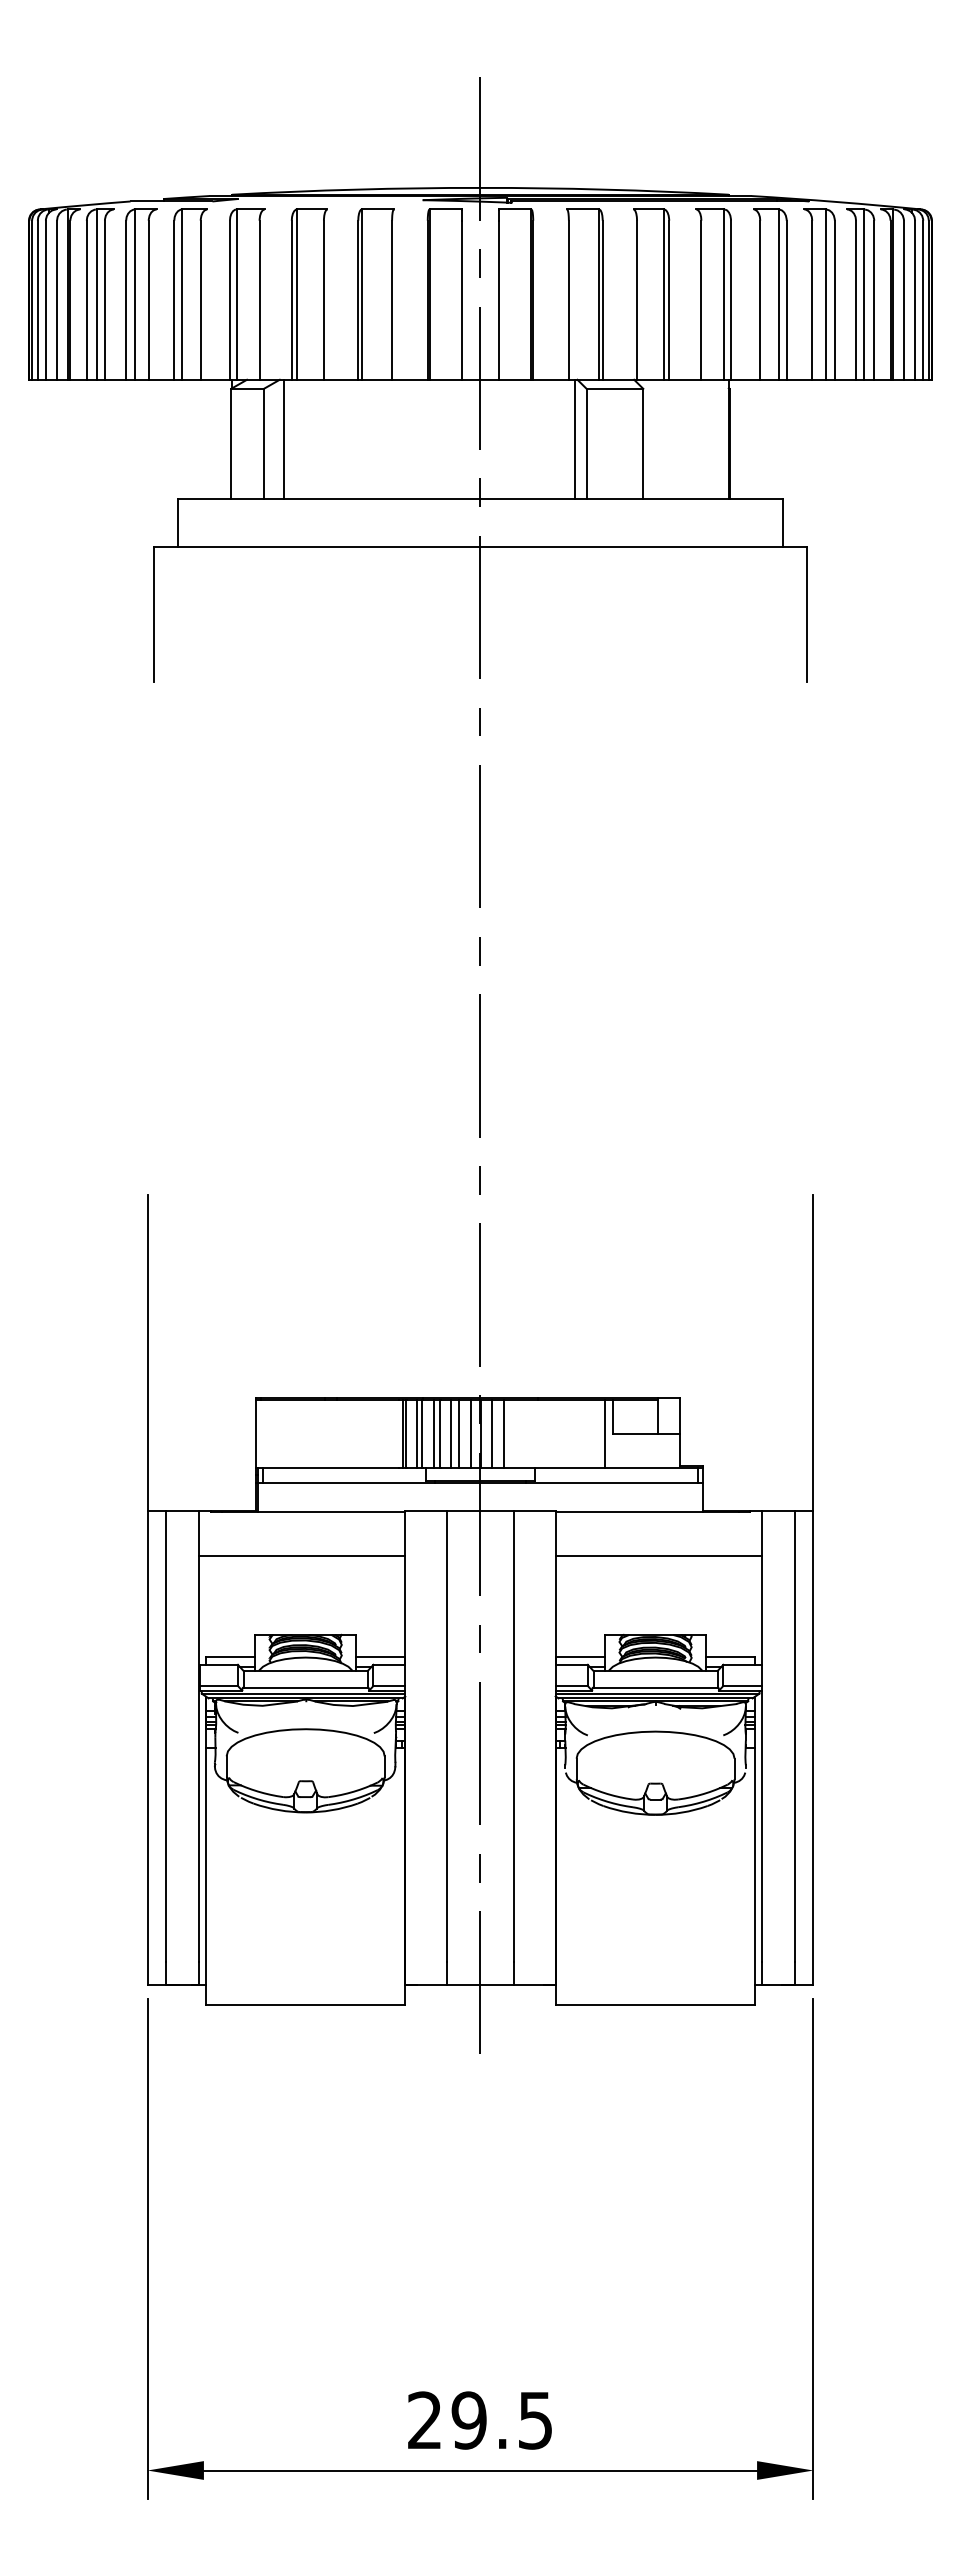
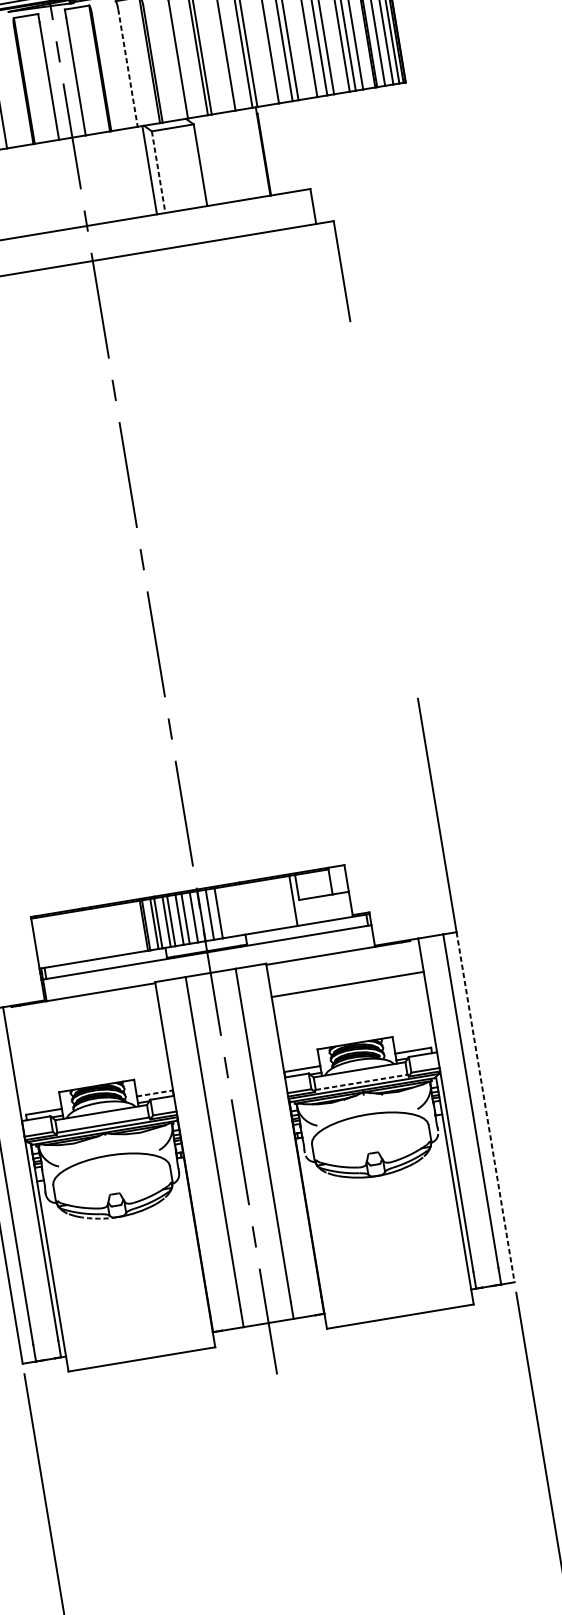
line: (568, 300) -> (127, 68), solid -> dashed
line: (586, 444) -> (158, 172), solid -> dashed
line: (302, 1555) -> (84, 1027), removed
line: (381, 1657) -> (155, 1093), solid -> dashed
line: (656, 1687) -> (362, 1081), solid -> dashed
line: (813, 1748) -> (485, 1107), solid -> dashed
arc: (279, 1810) -> (98, 1218), solid -> dashed

